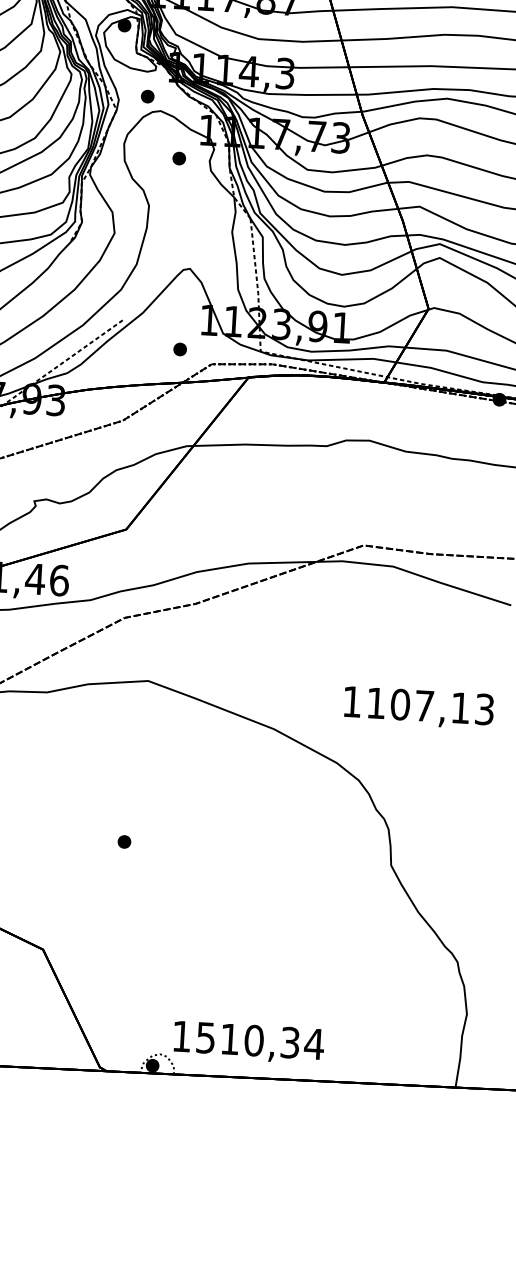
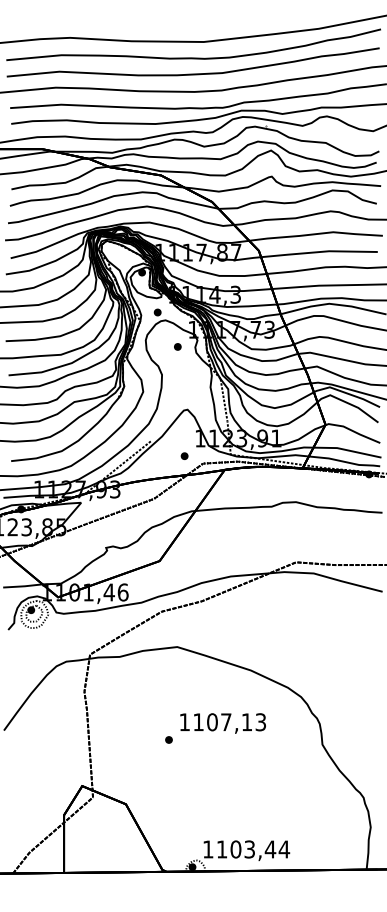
text: (417, 707) -> (222, 723), moved
text: (248, 1040) -> (246, 849), 1510,34 -> 1103,44

